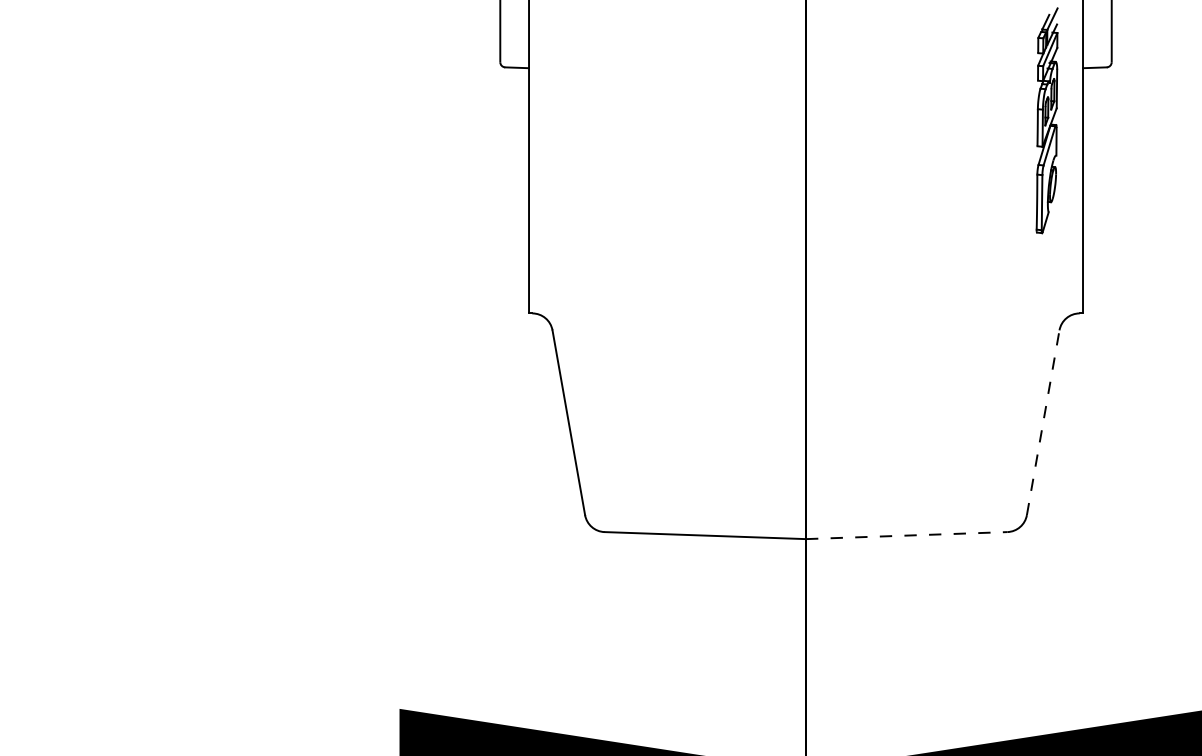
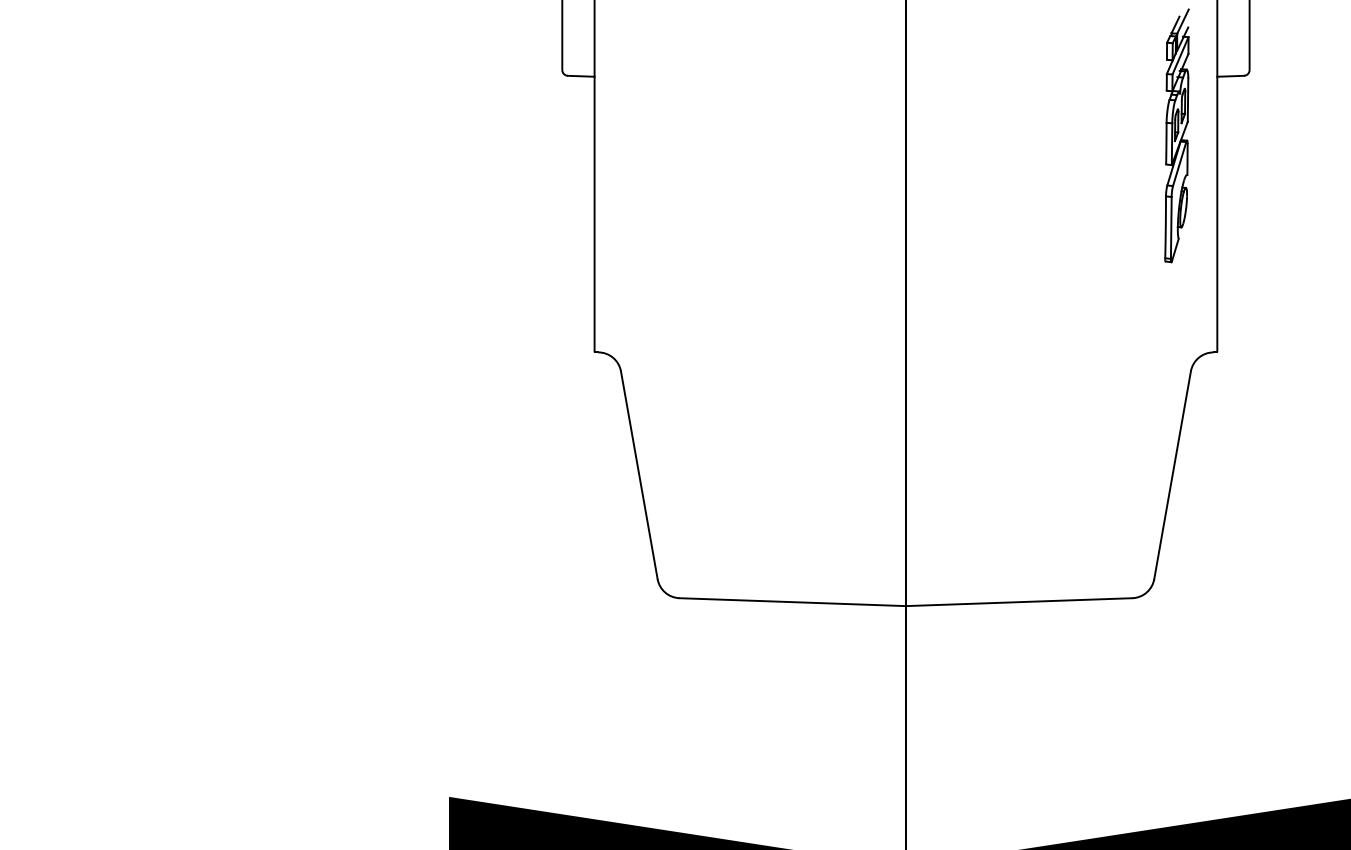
line: (1043, 422) -> (1172, 474), dashed -> solid
line: (907, 535) -> (1019, 602), dashed -> solid

